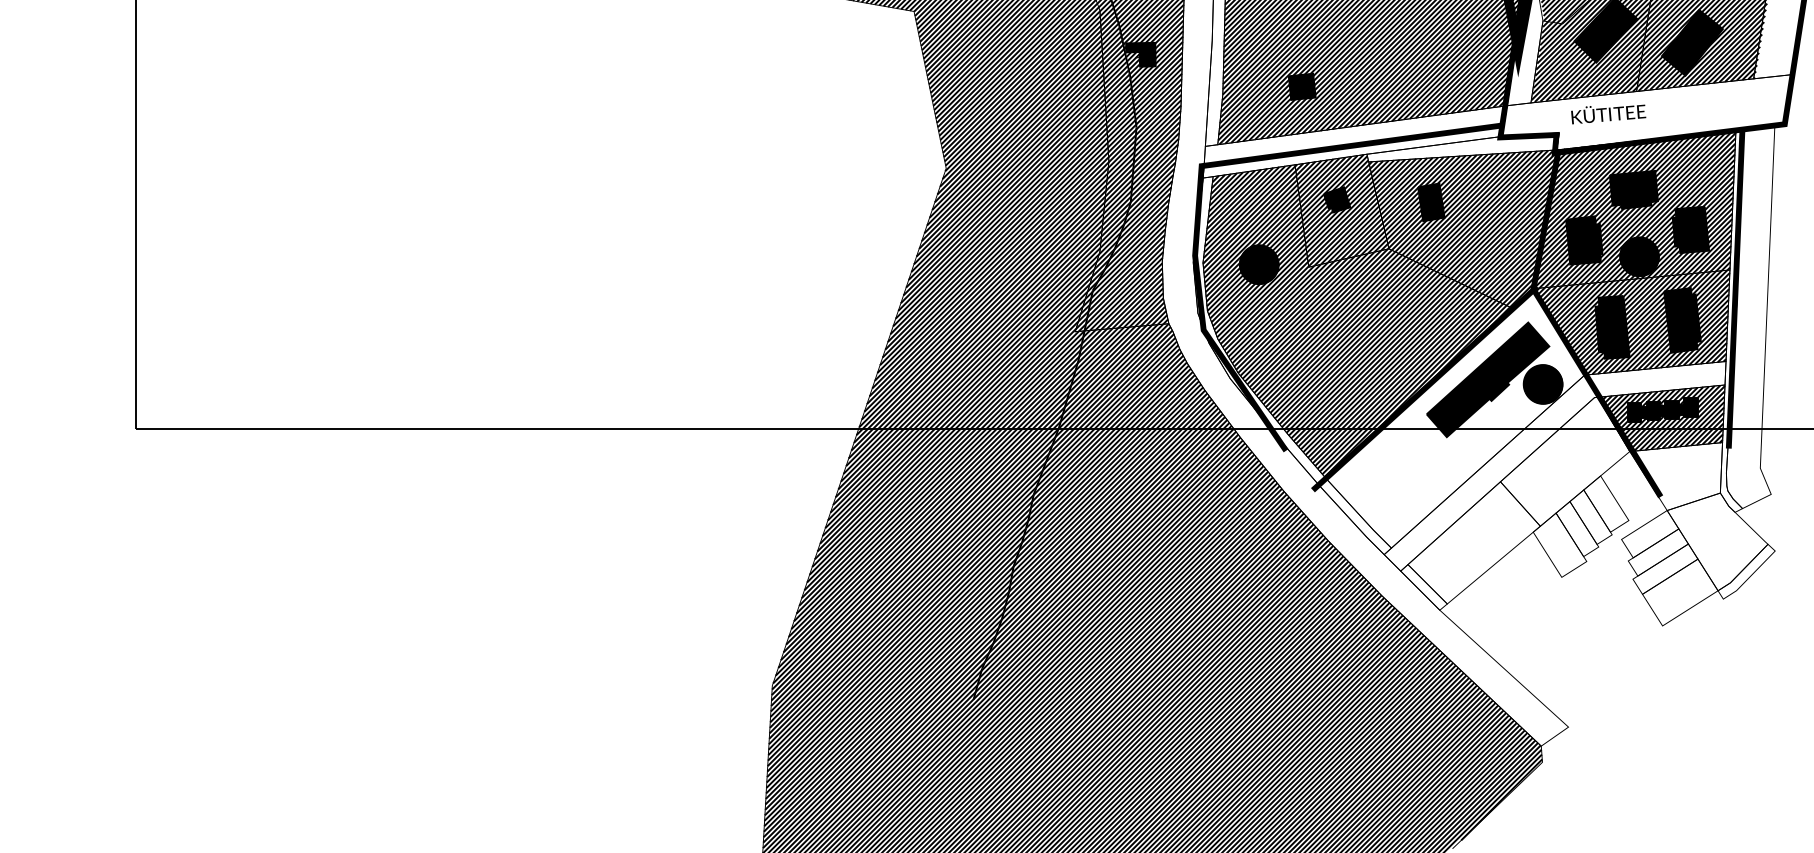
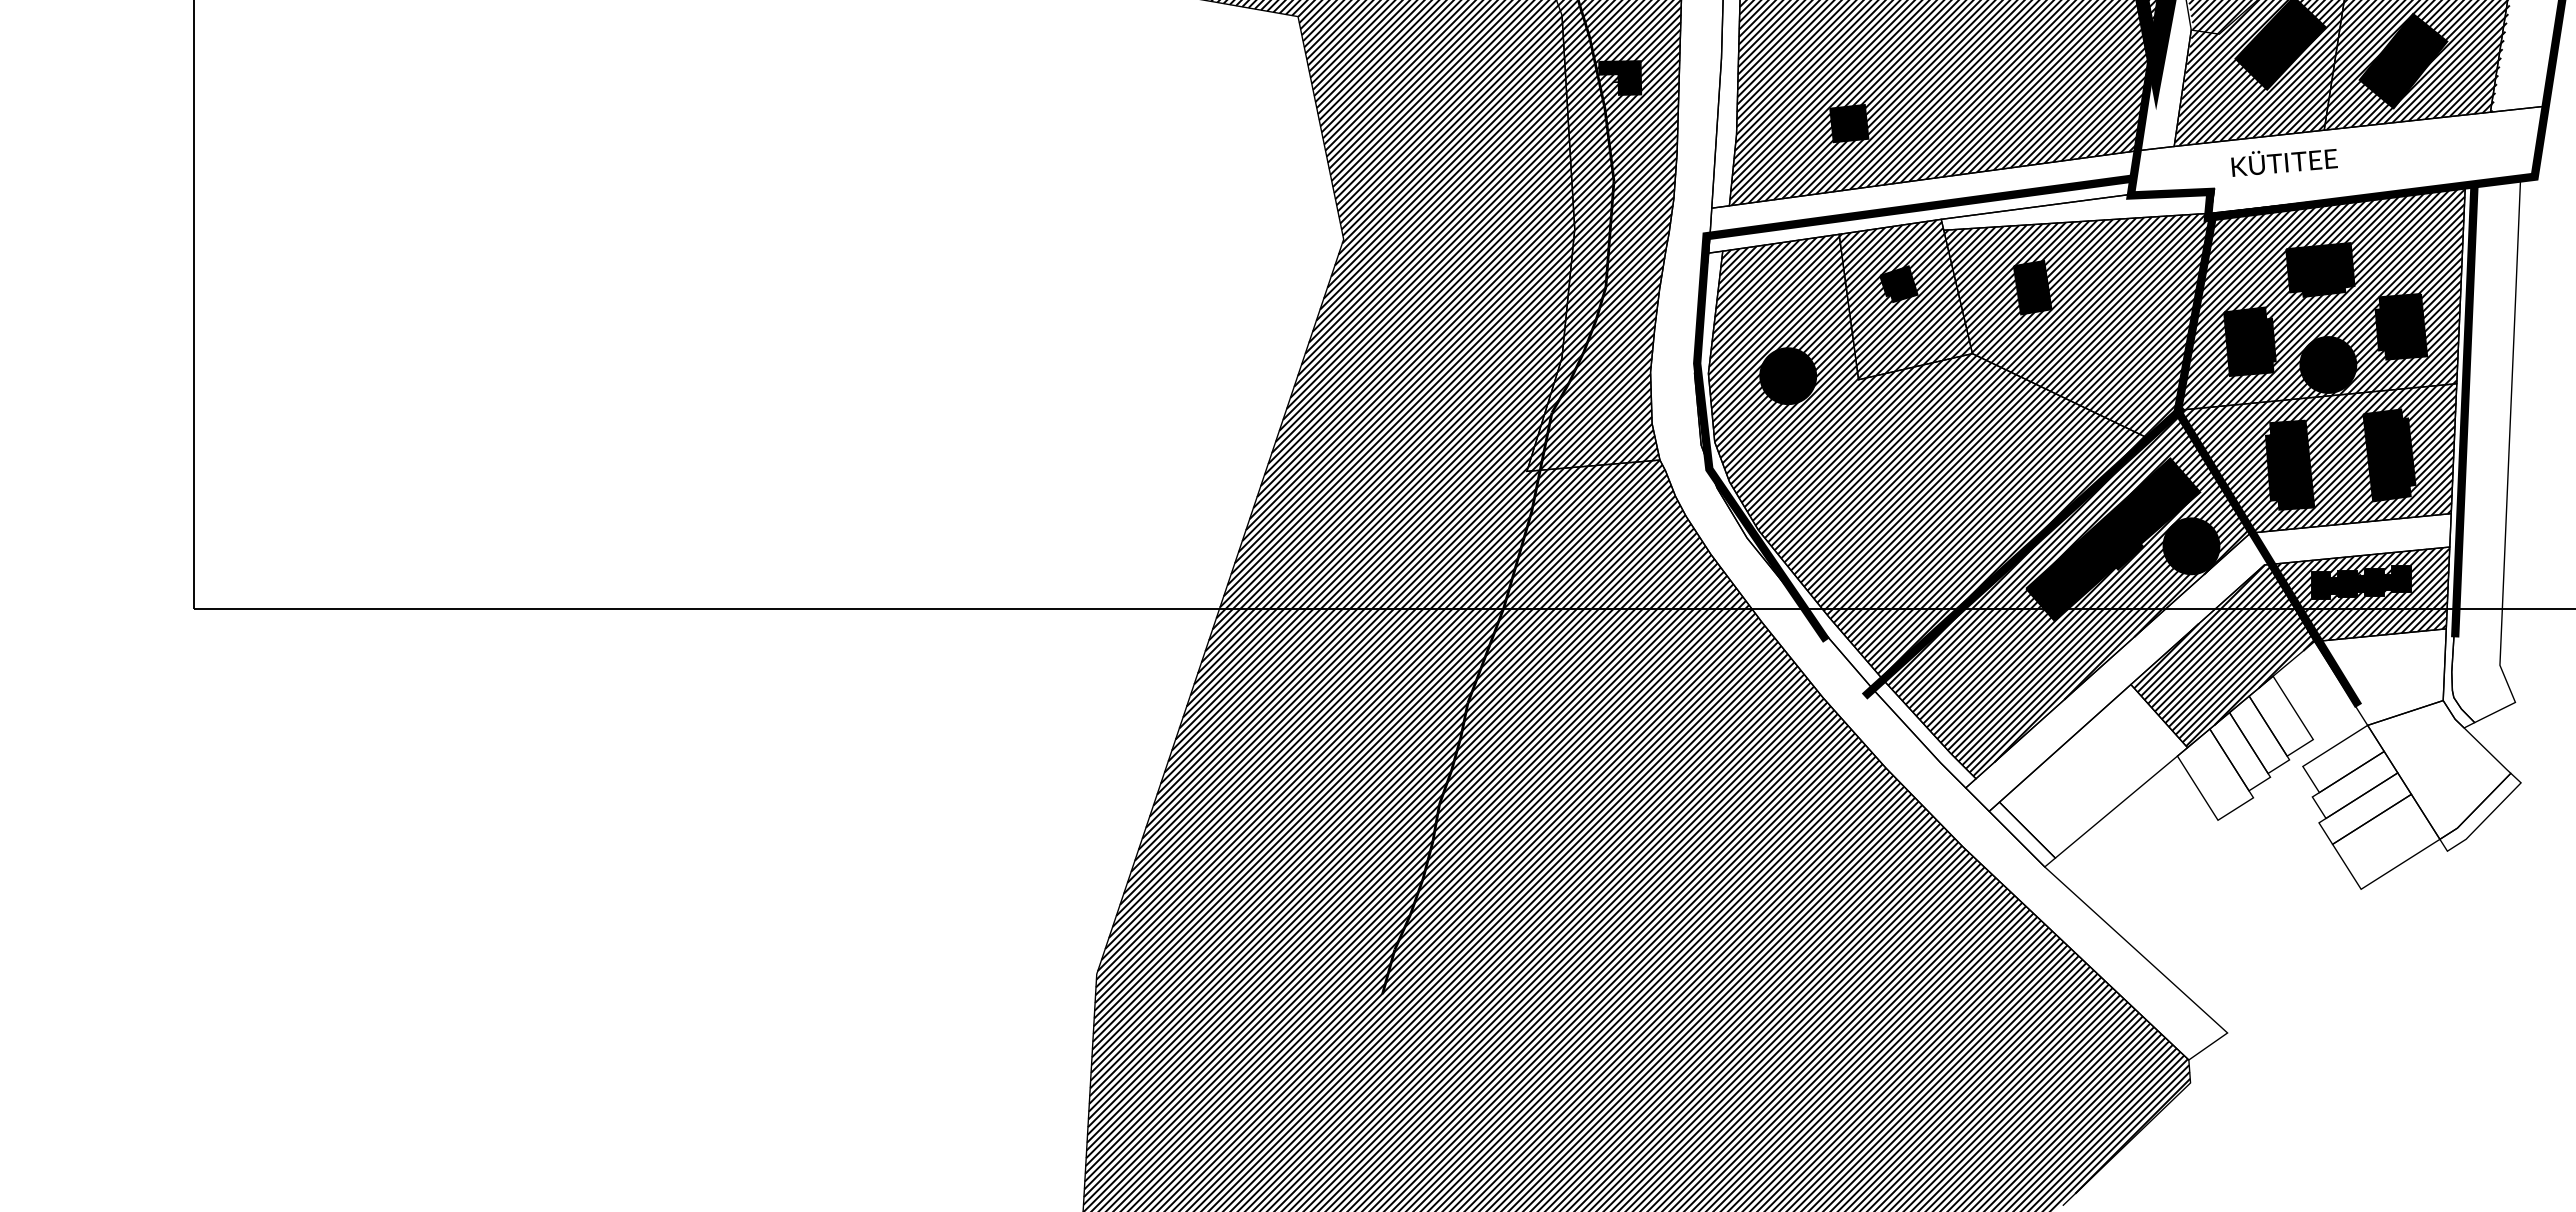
hatch: (1455, 417) -> (2066, 593), added
hatch: (1565, 461) -> (2223, 655), added

